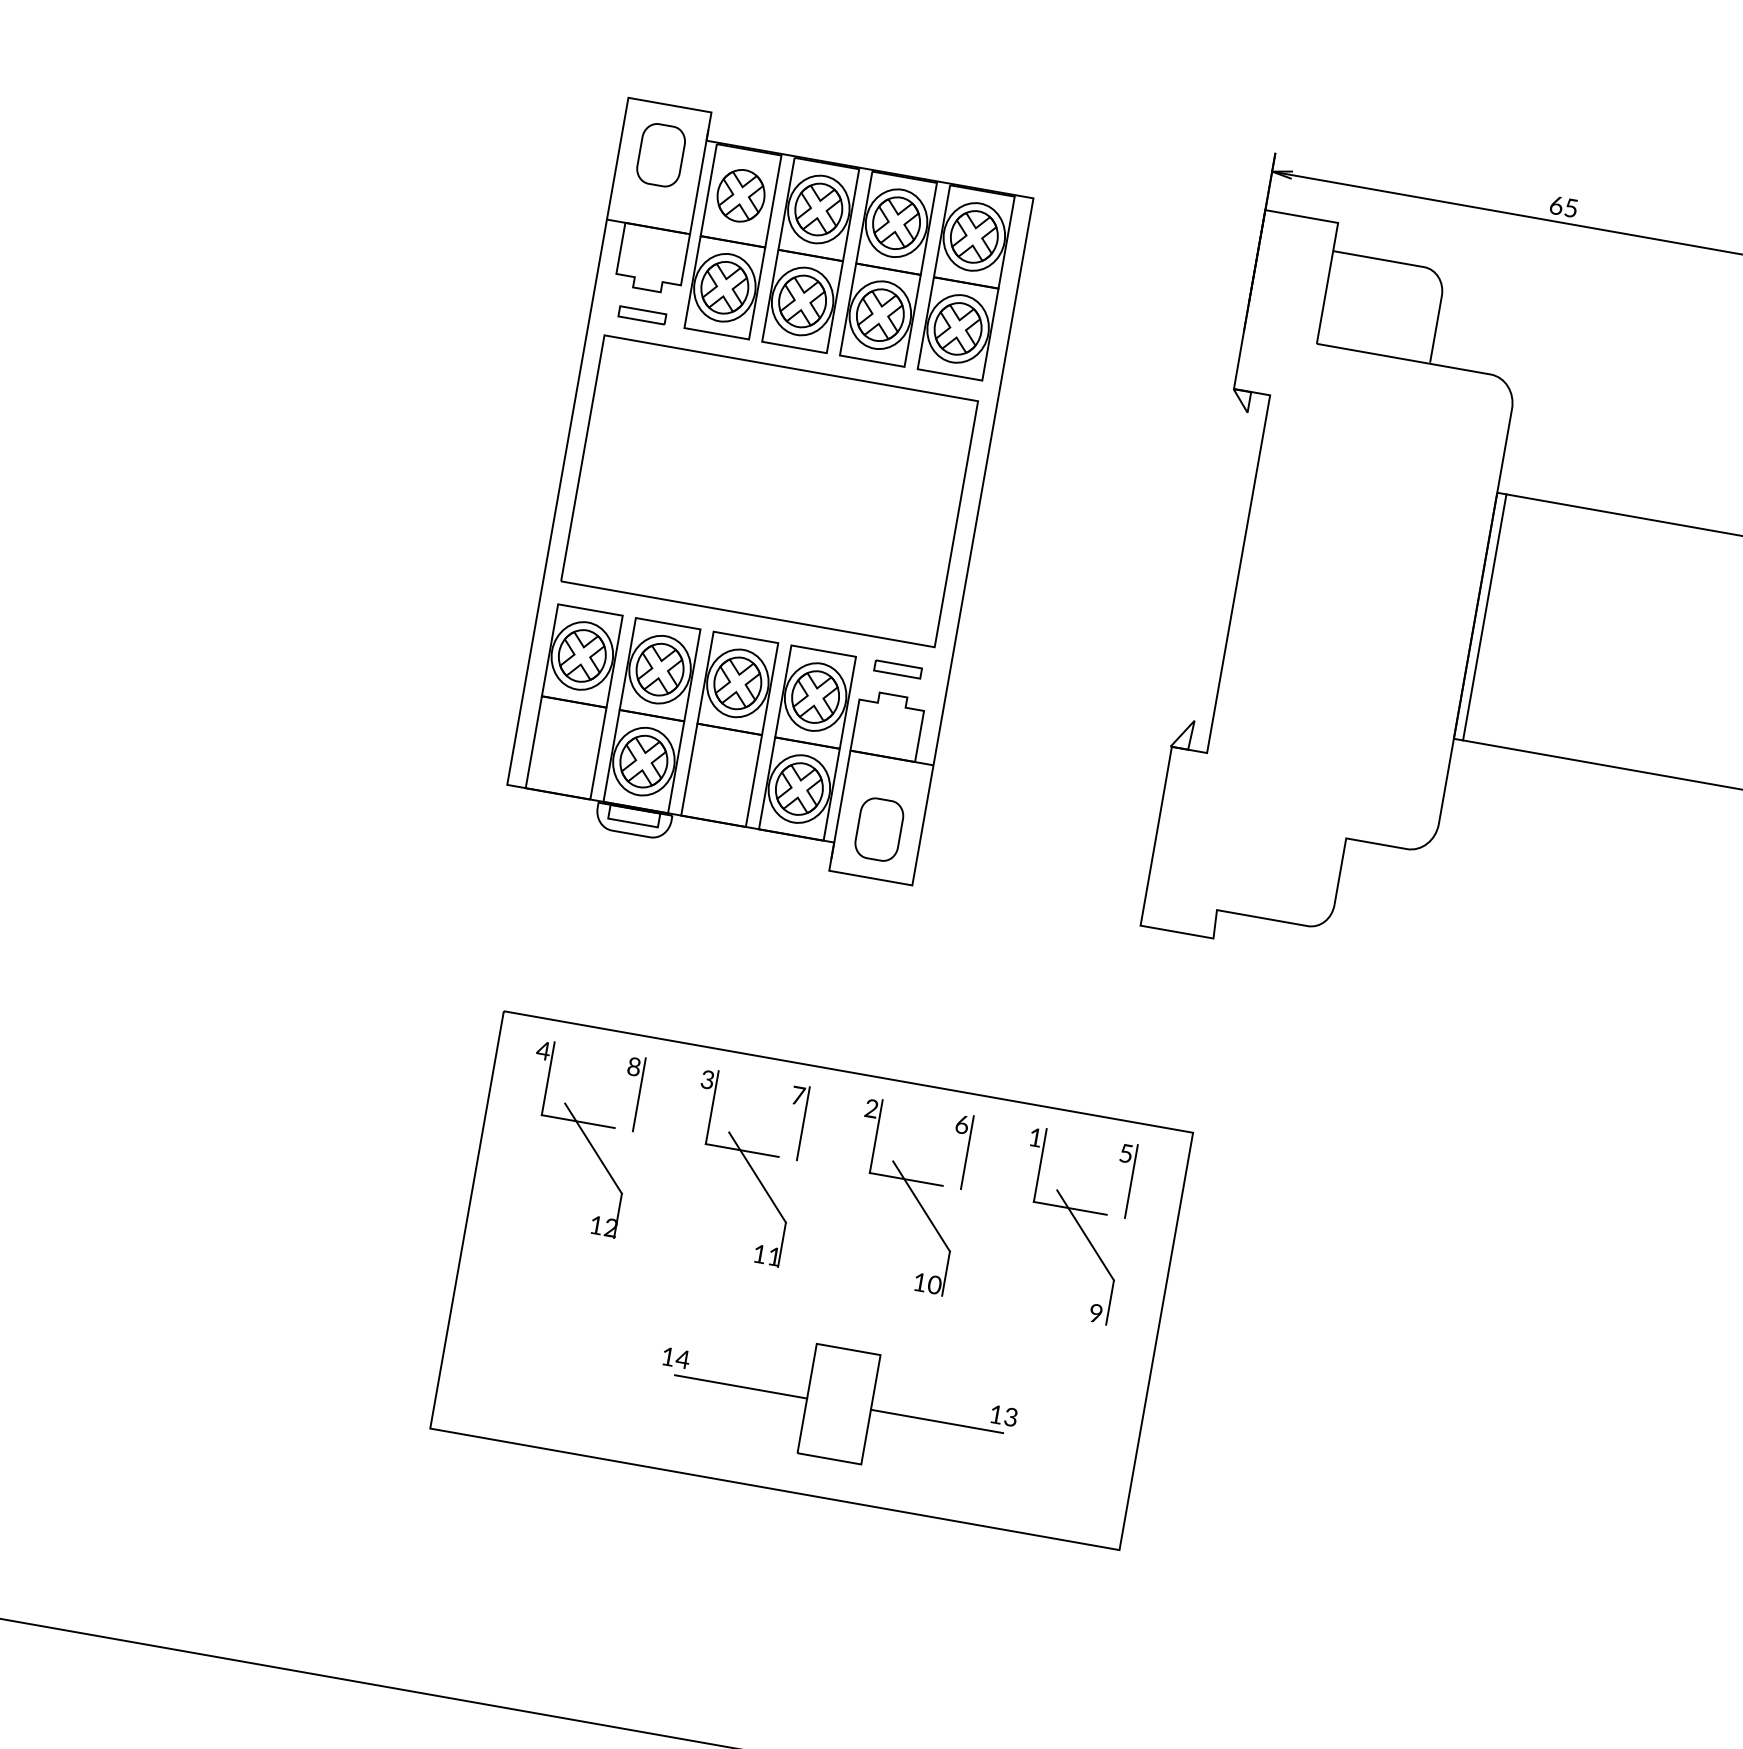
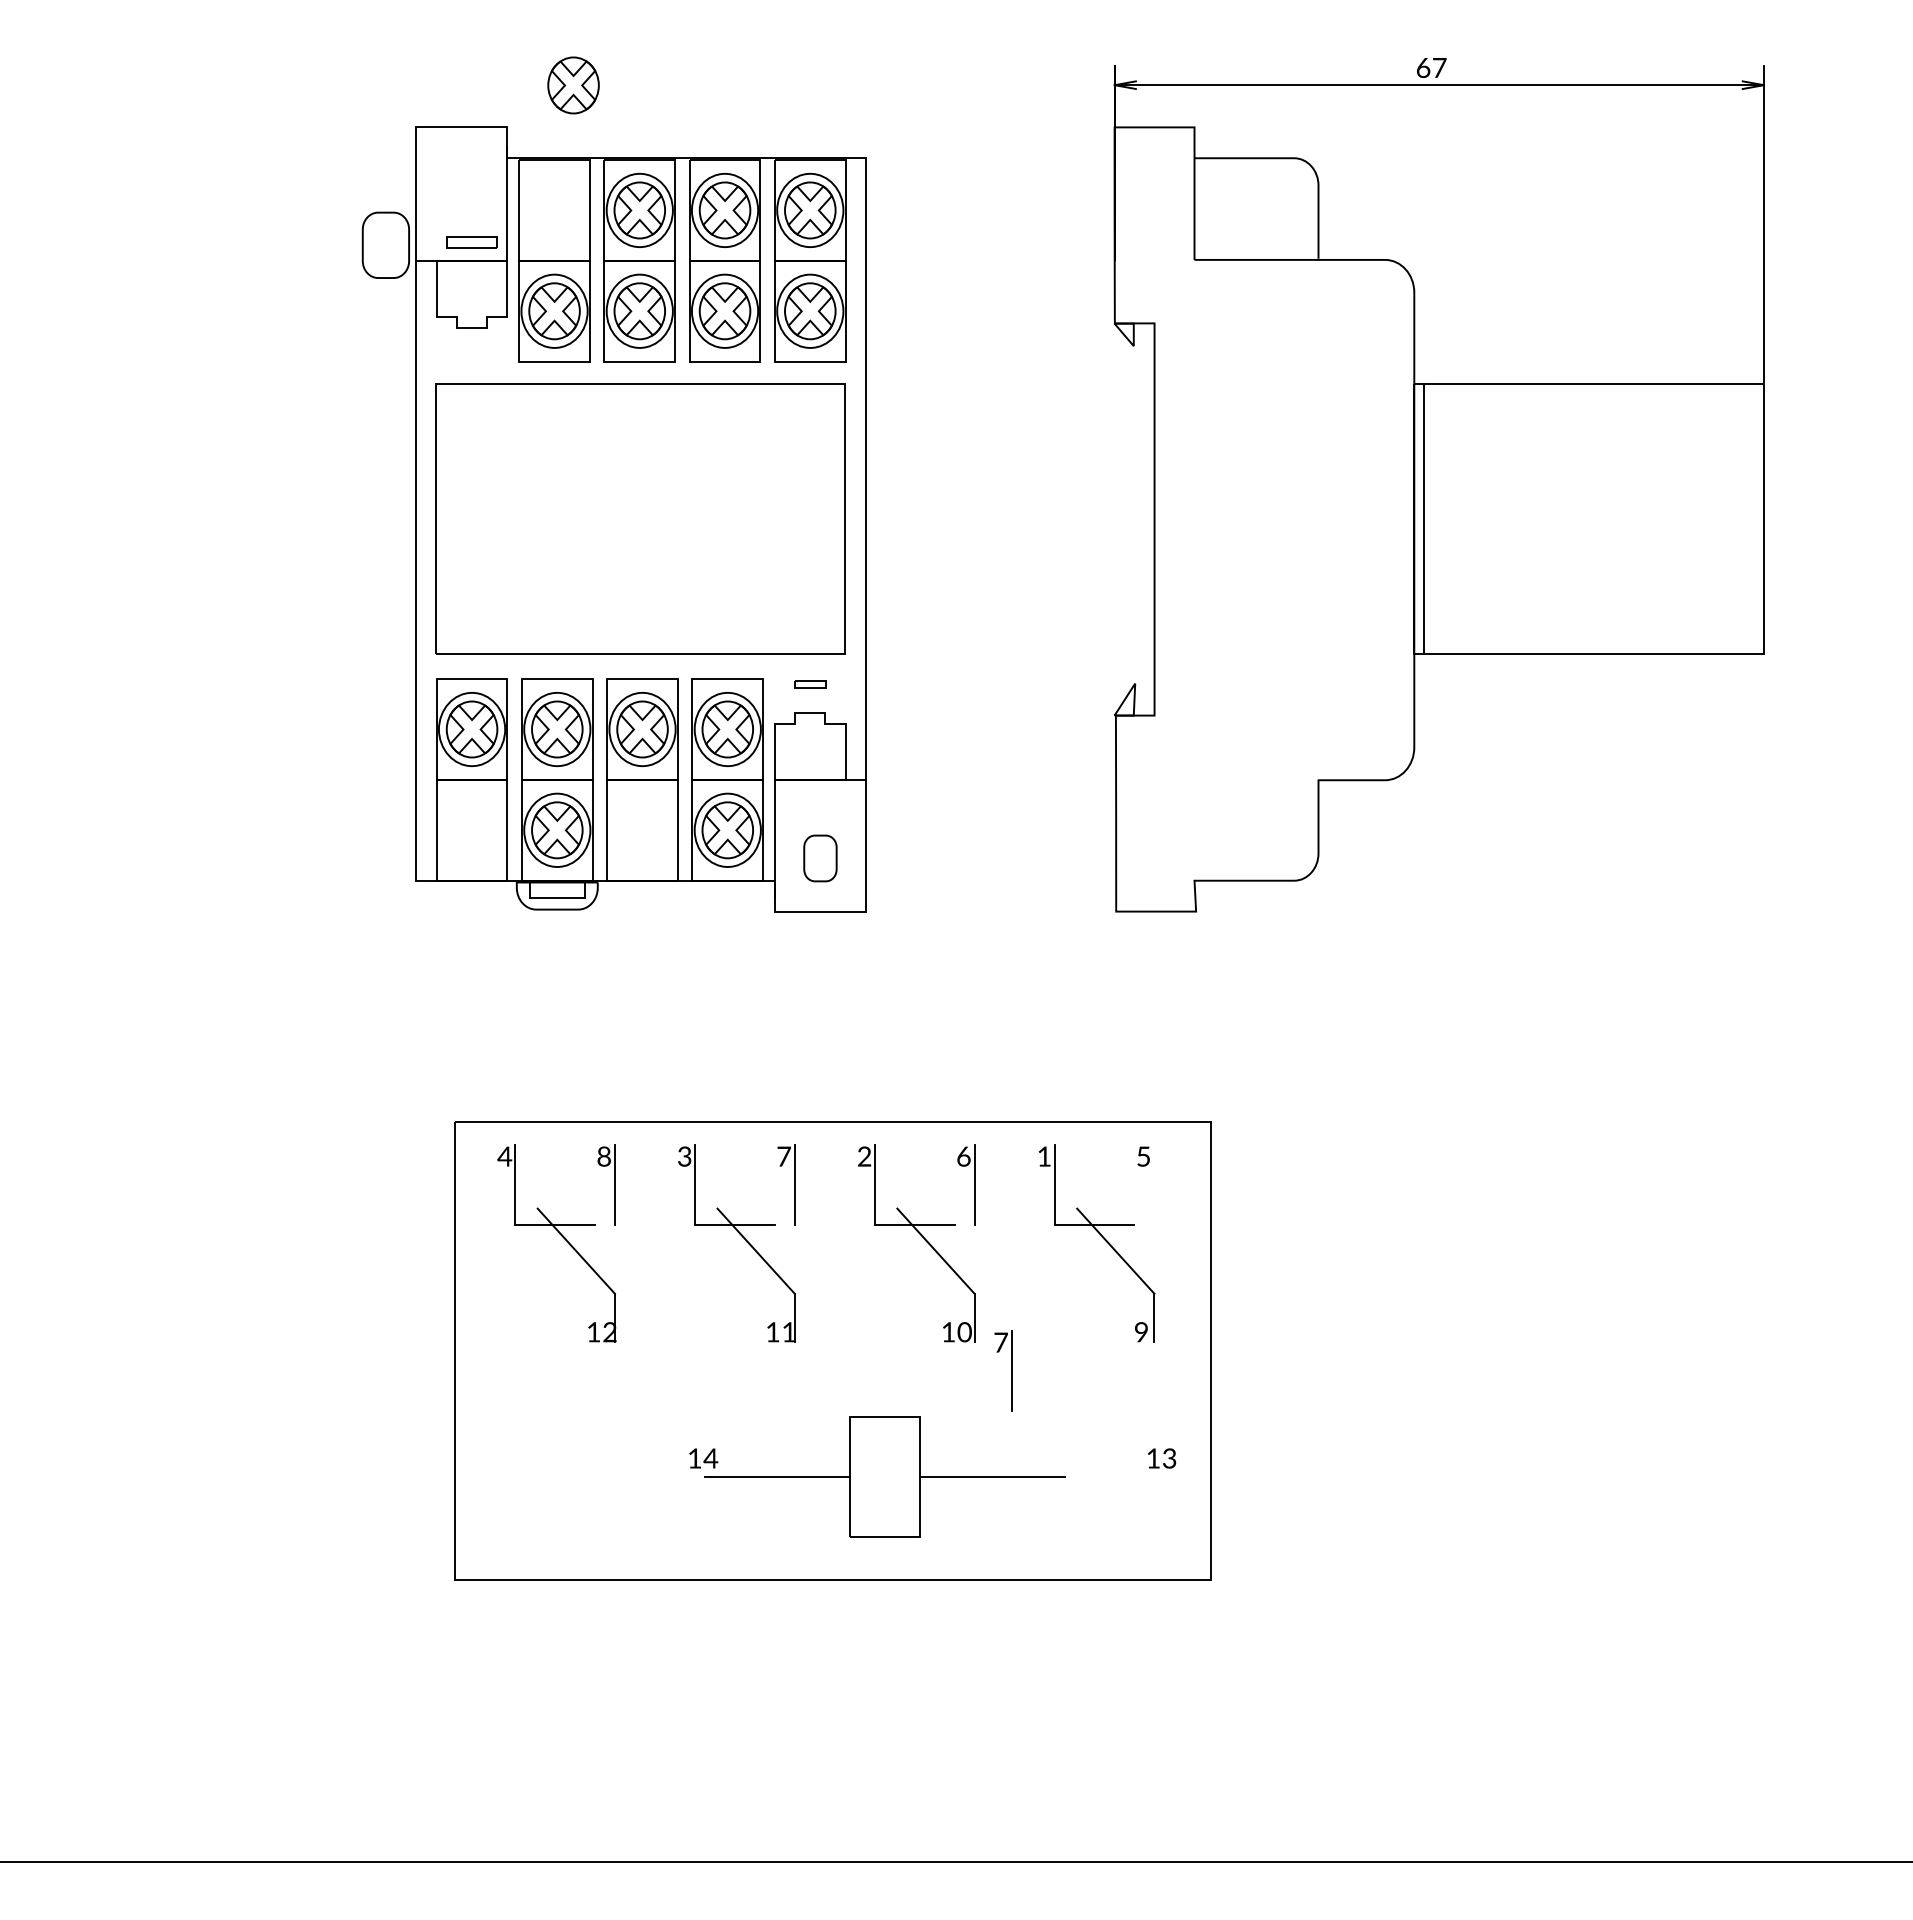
part: (660, 154) -> (385, 244), moved
part: (741, 195) -> (573, 85), moved
text: (1571, 208) -> (1439, 68), 65 -> 67
part: (641, 315) -> (471, 242), moved
part: (898, 669) -> (810, 684), size x0.6
part: (879, 829) -> (820, 858), size x0.7
line: (1131, 1181) -> (1154, 1185), removed
part: (971, 1327) -> (1011, 1370), added
text: (1004, 1416) -> (1162, 1458), moved

